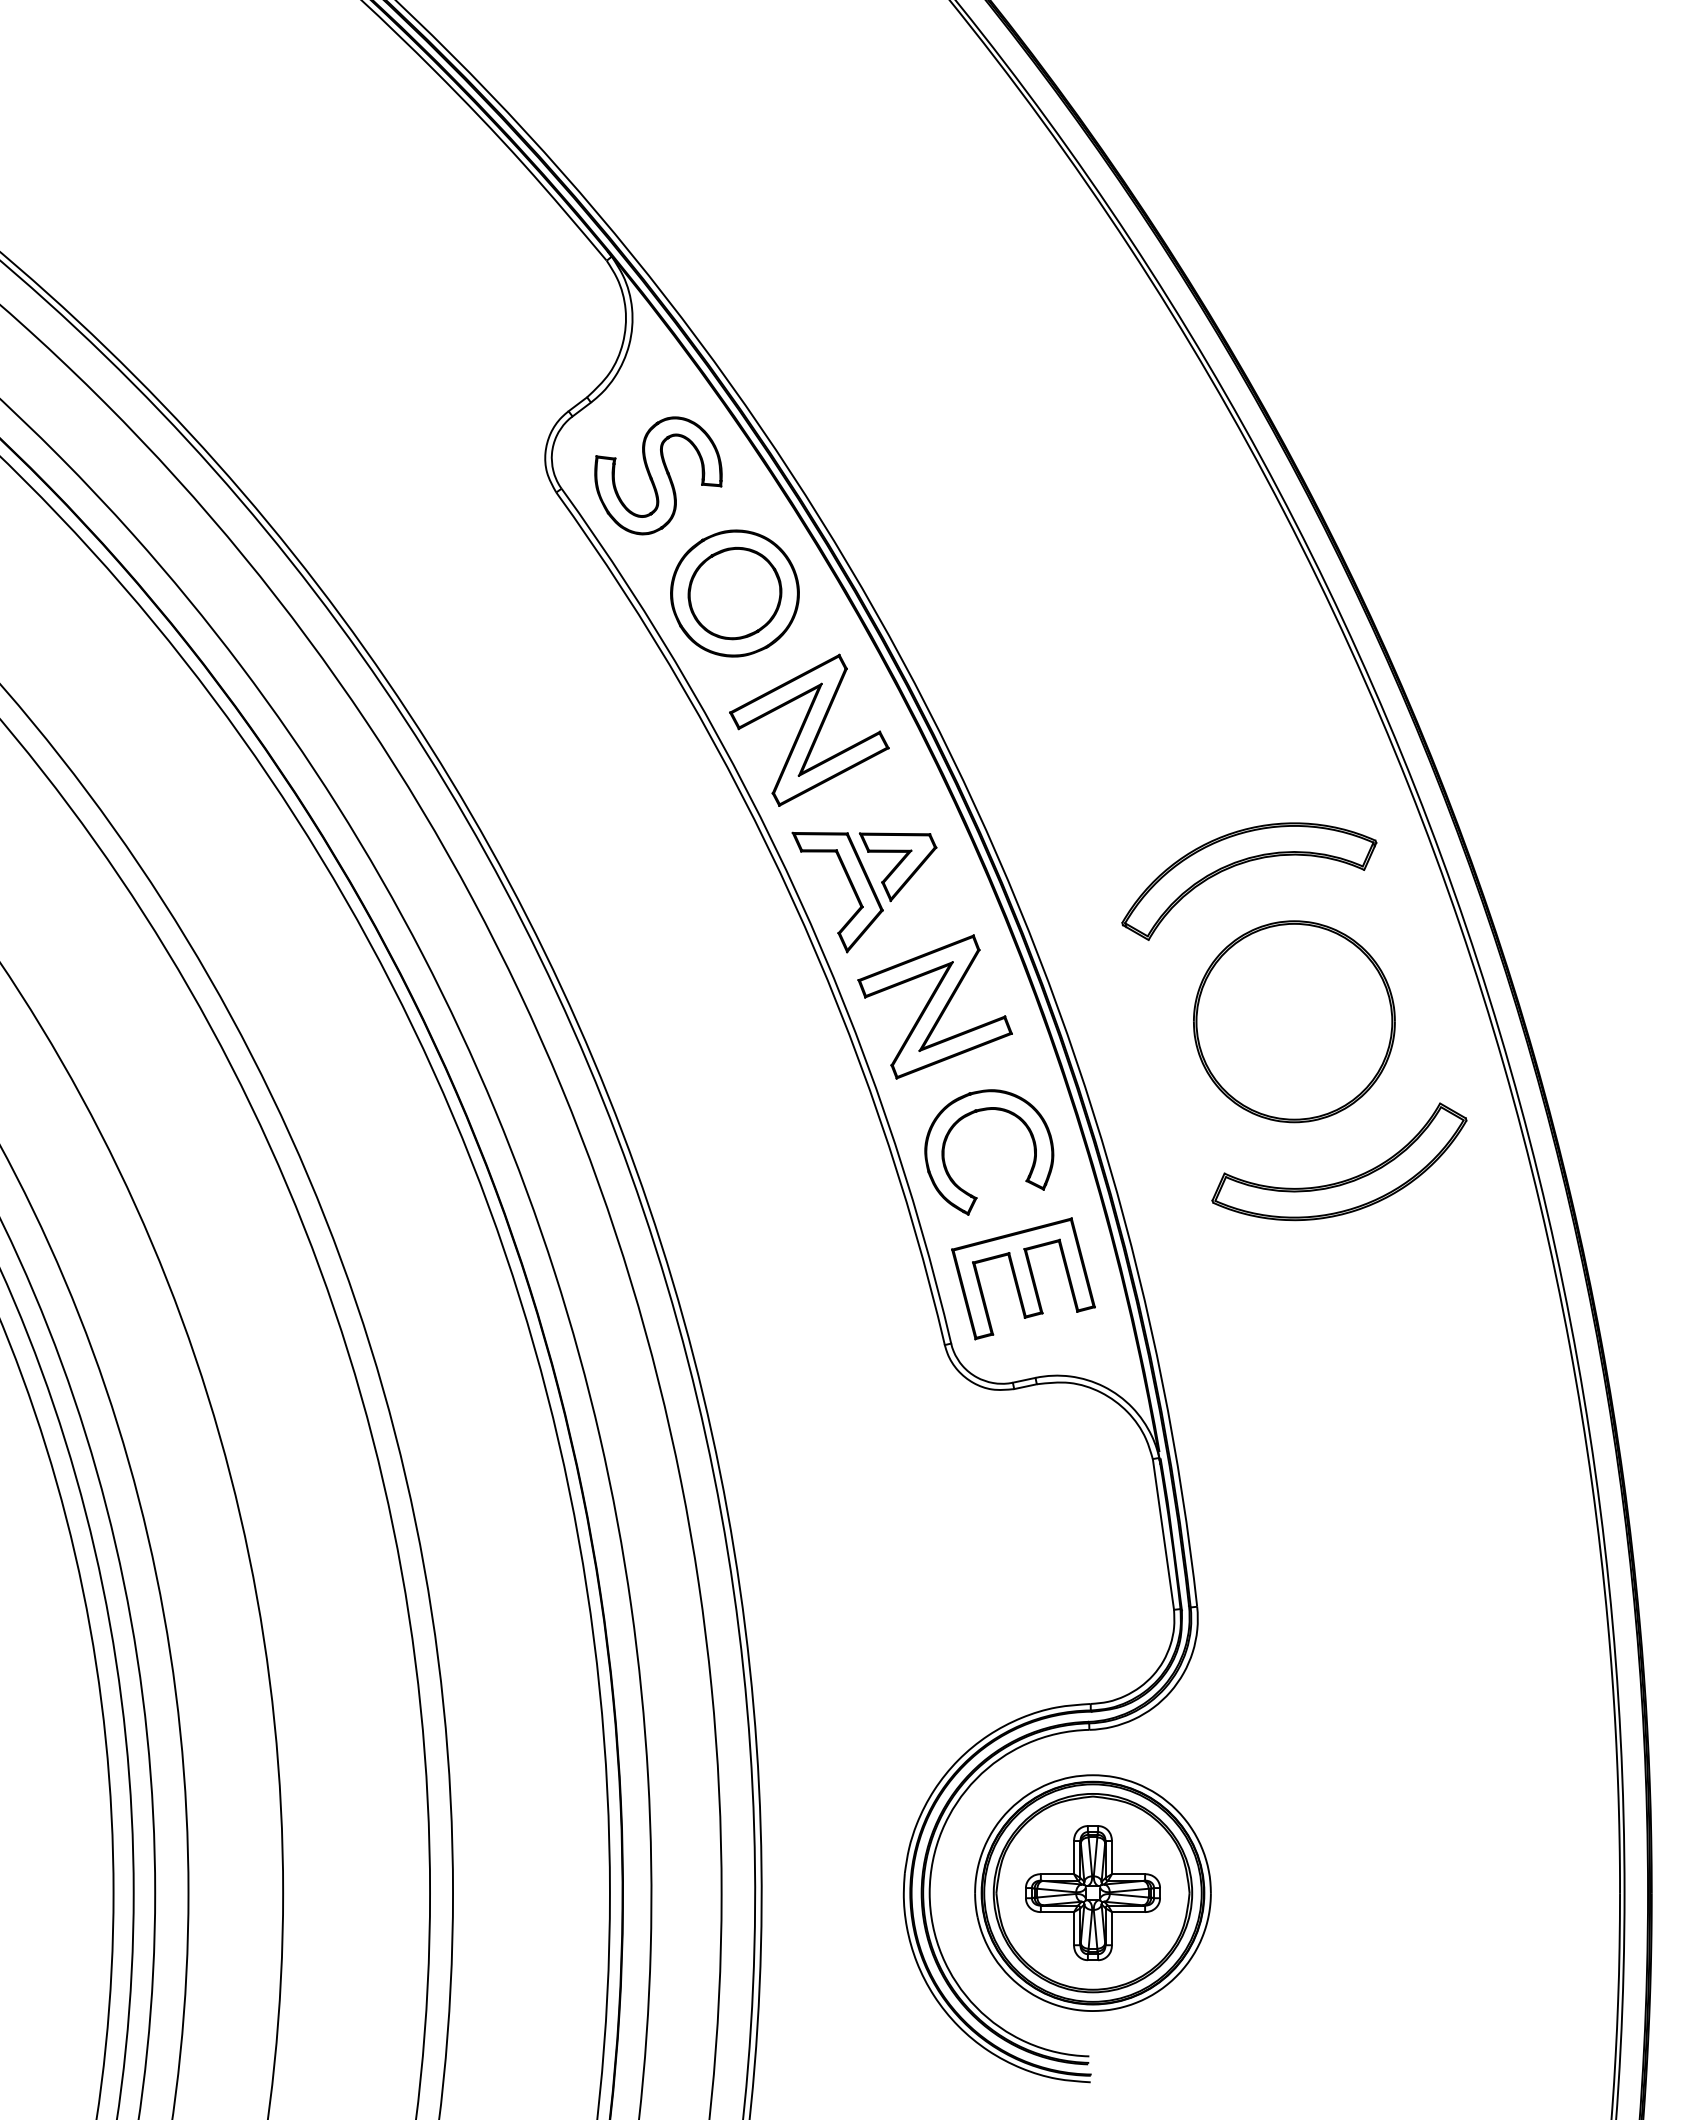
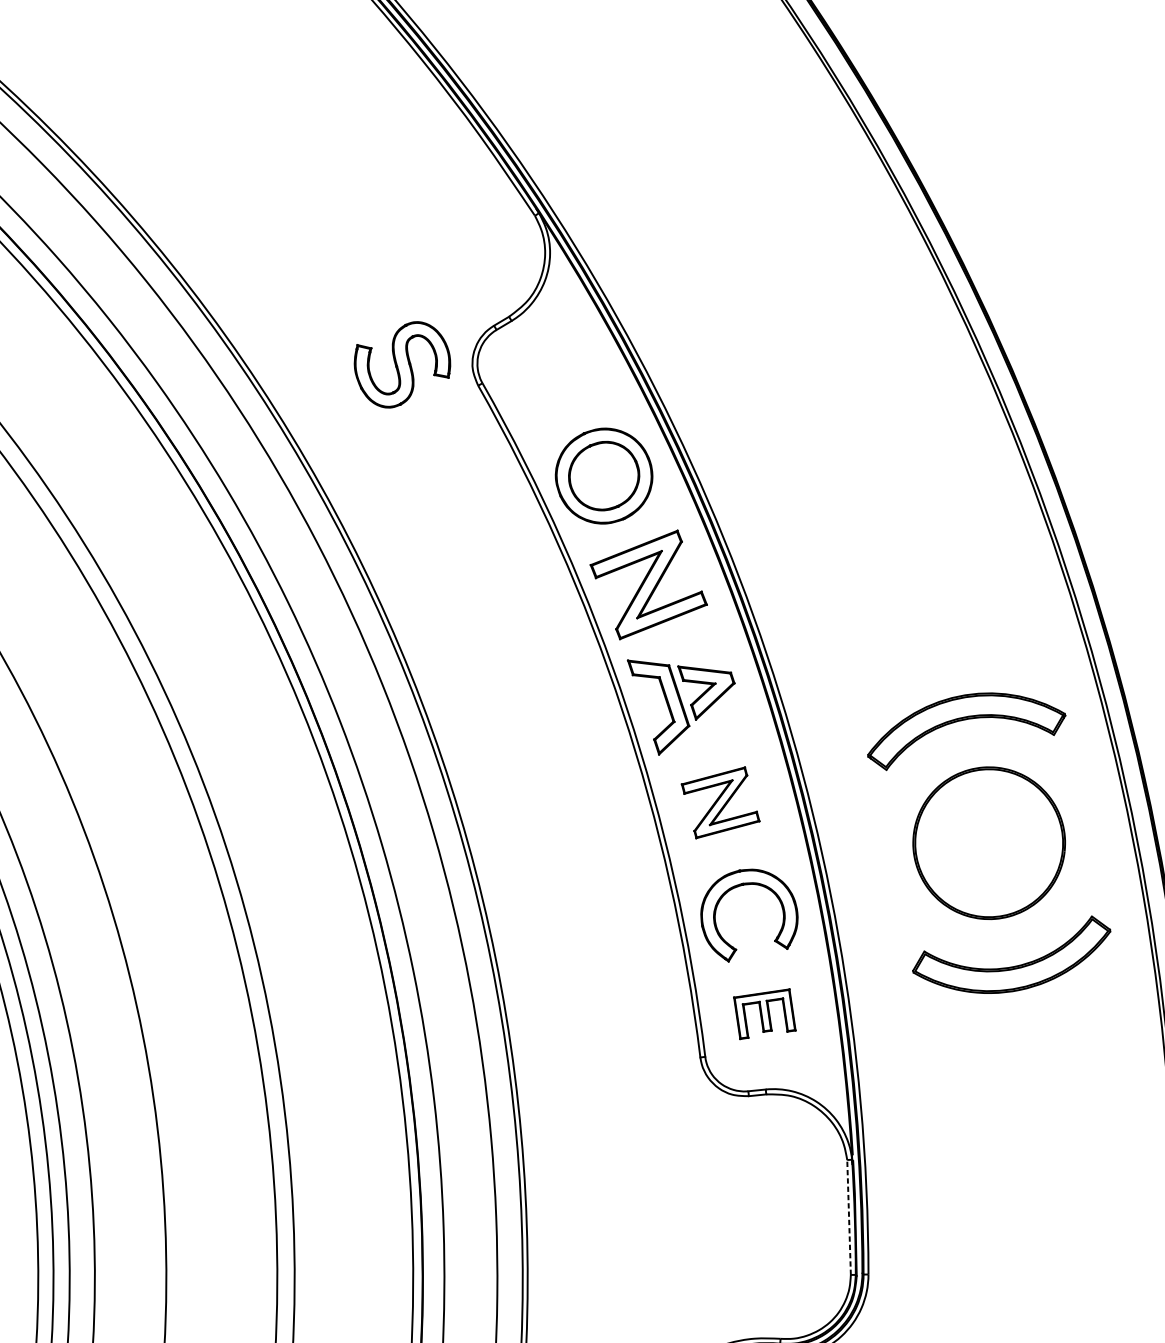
part: (658, 475) -> (402, 364), moved
part: (934, 1006) -> (720, 802), size x0.7
part: (1023, 1278) -> (764, 1013), size x0.6
line: (1163, 1533) -> (849, 1216), solid -> dashed

